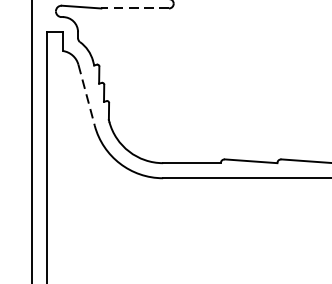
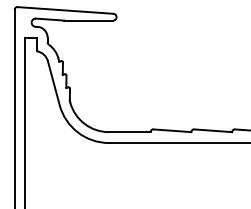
line: (134, 8) -> (88, 20), dashed -> solid
line: (86, 95) -> (53, 83), dashed -> solid

